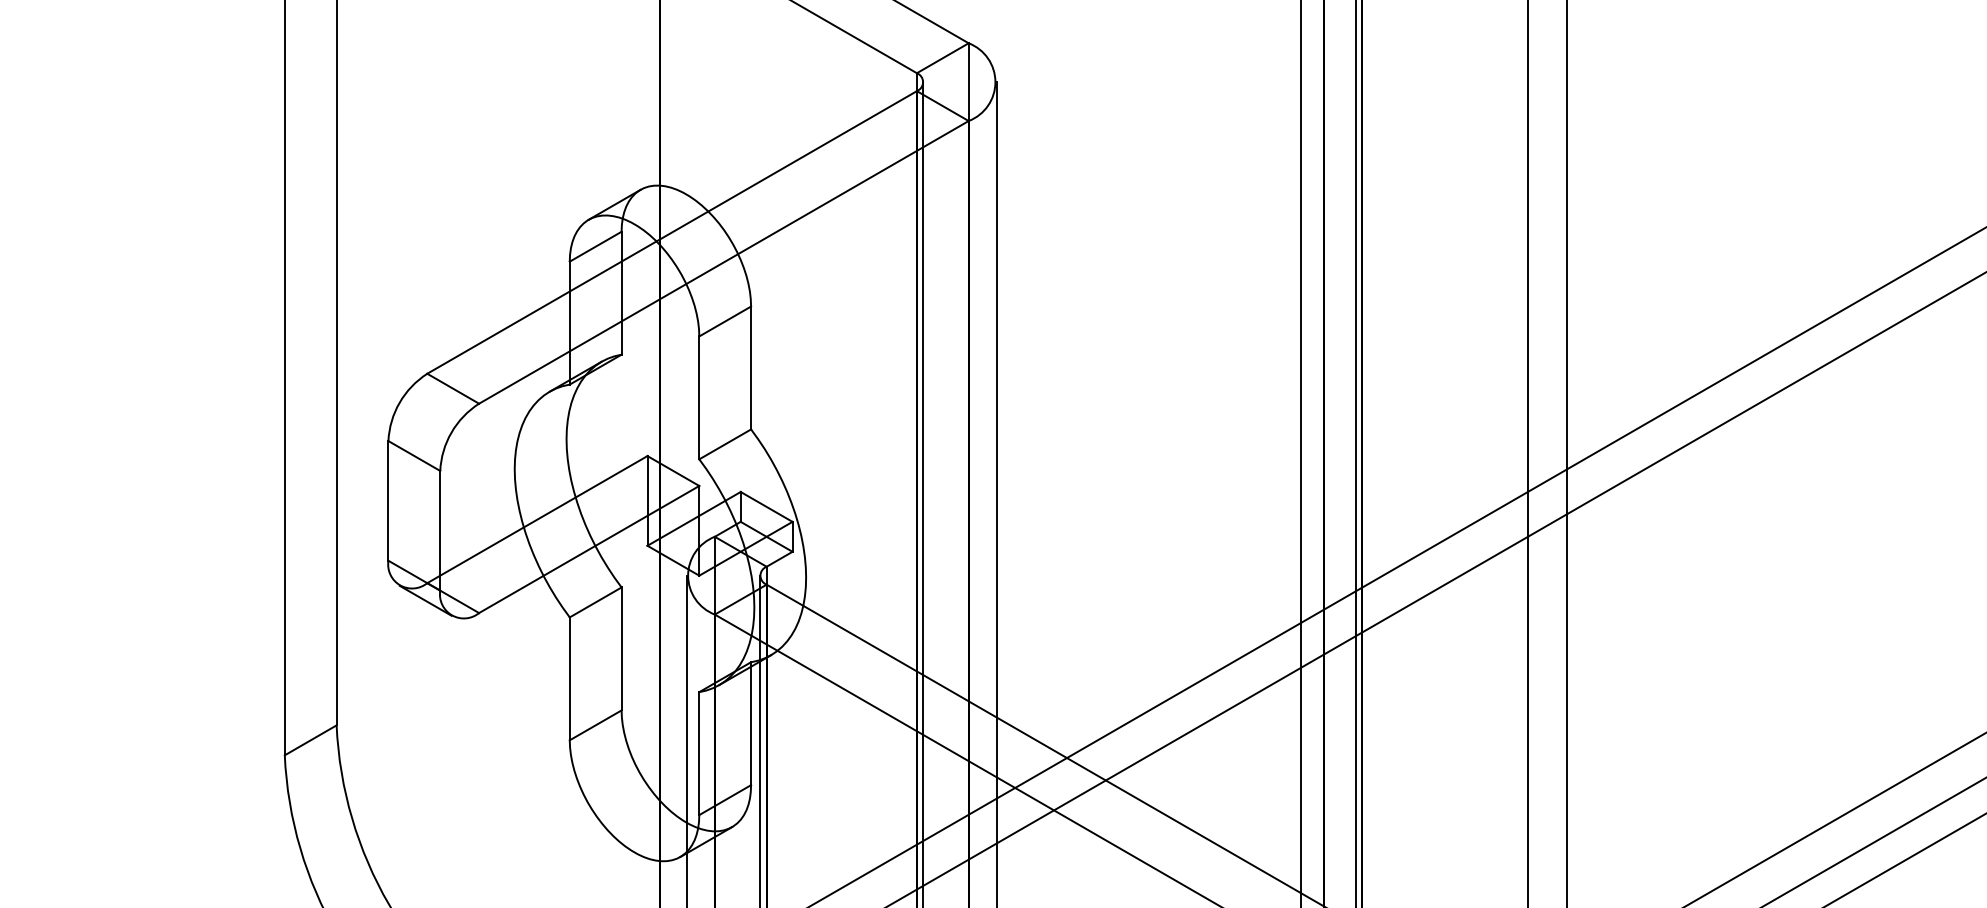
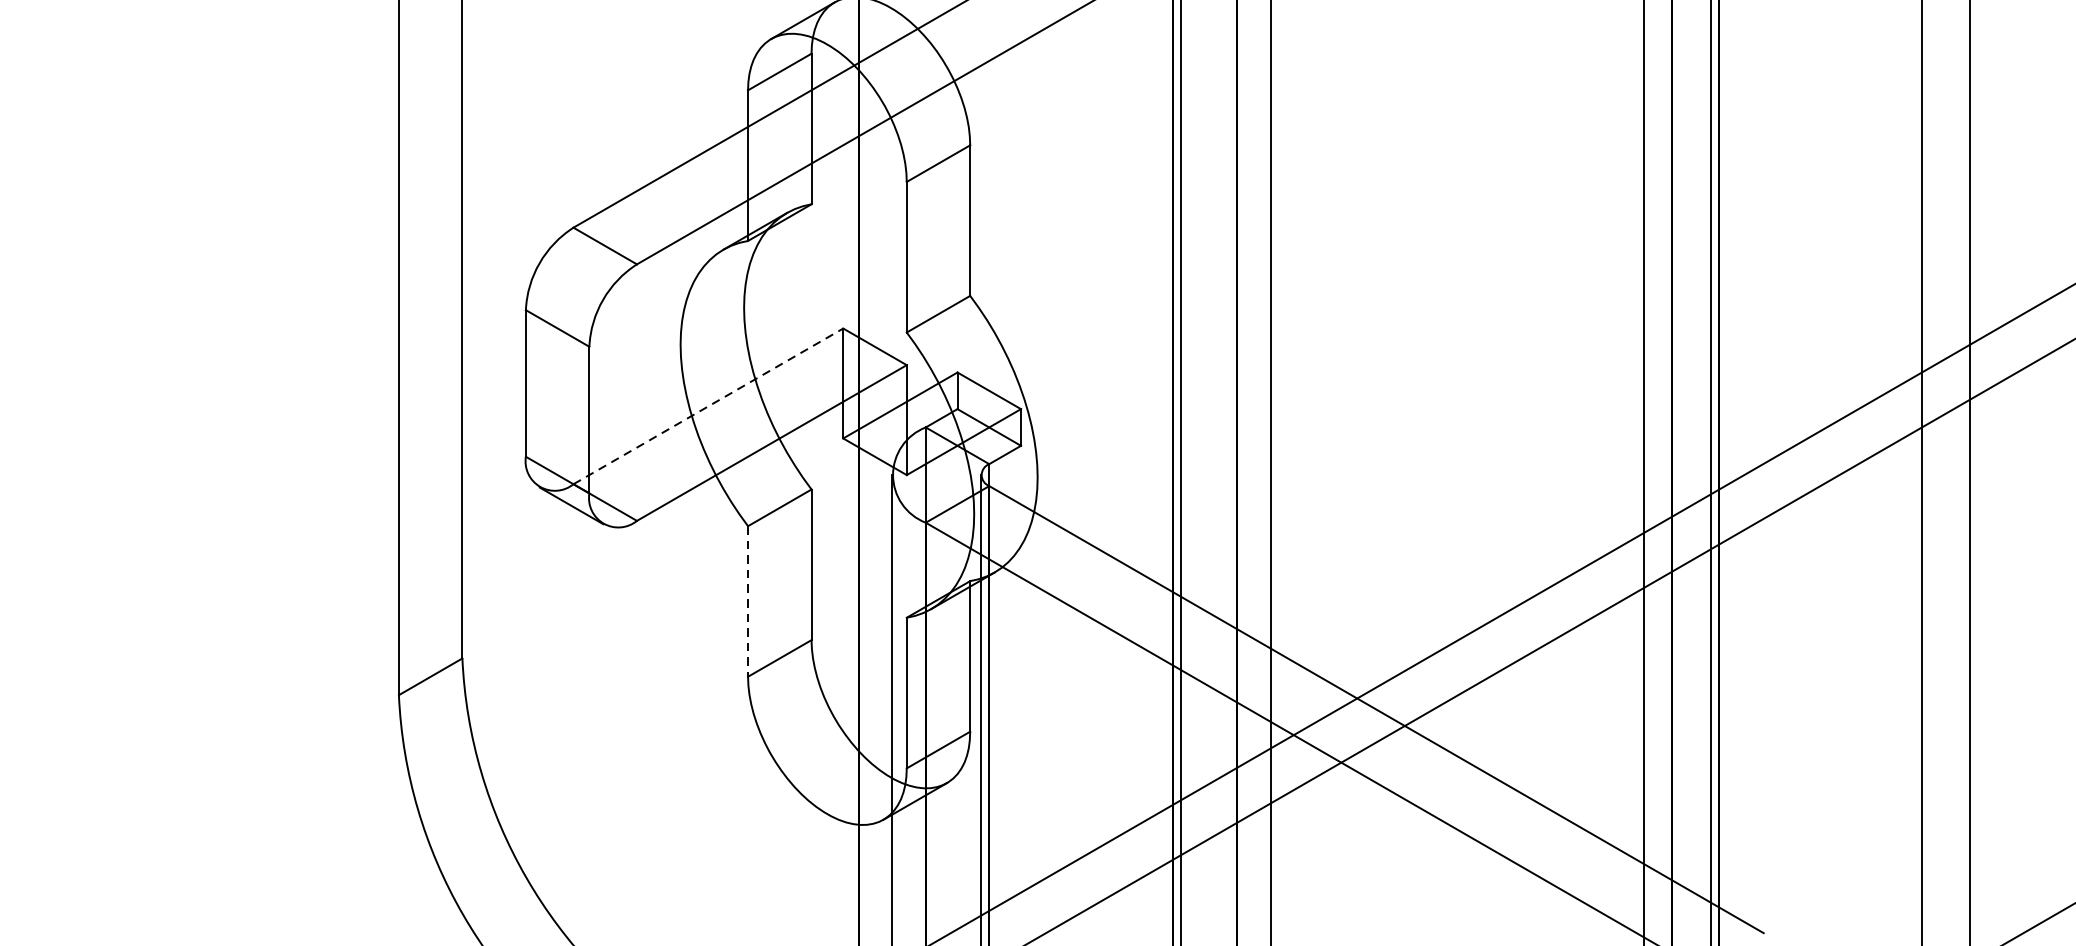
line: (537, 519) -> (708, 406), solid -> dashed
line: (569, 679) -> (747, 602), solid -> dashed

